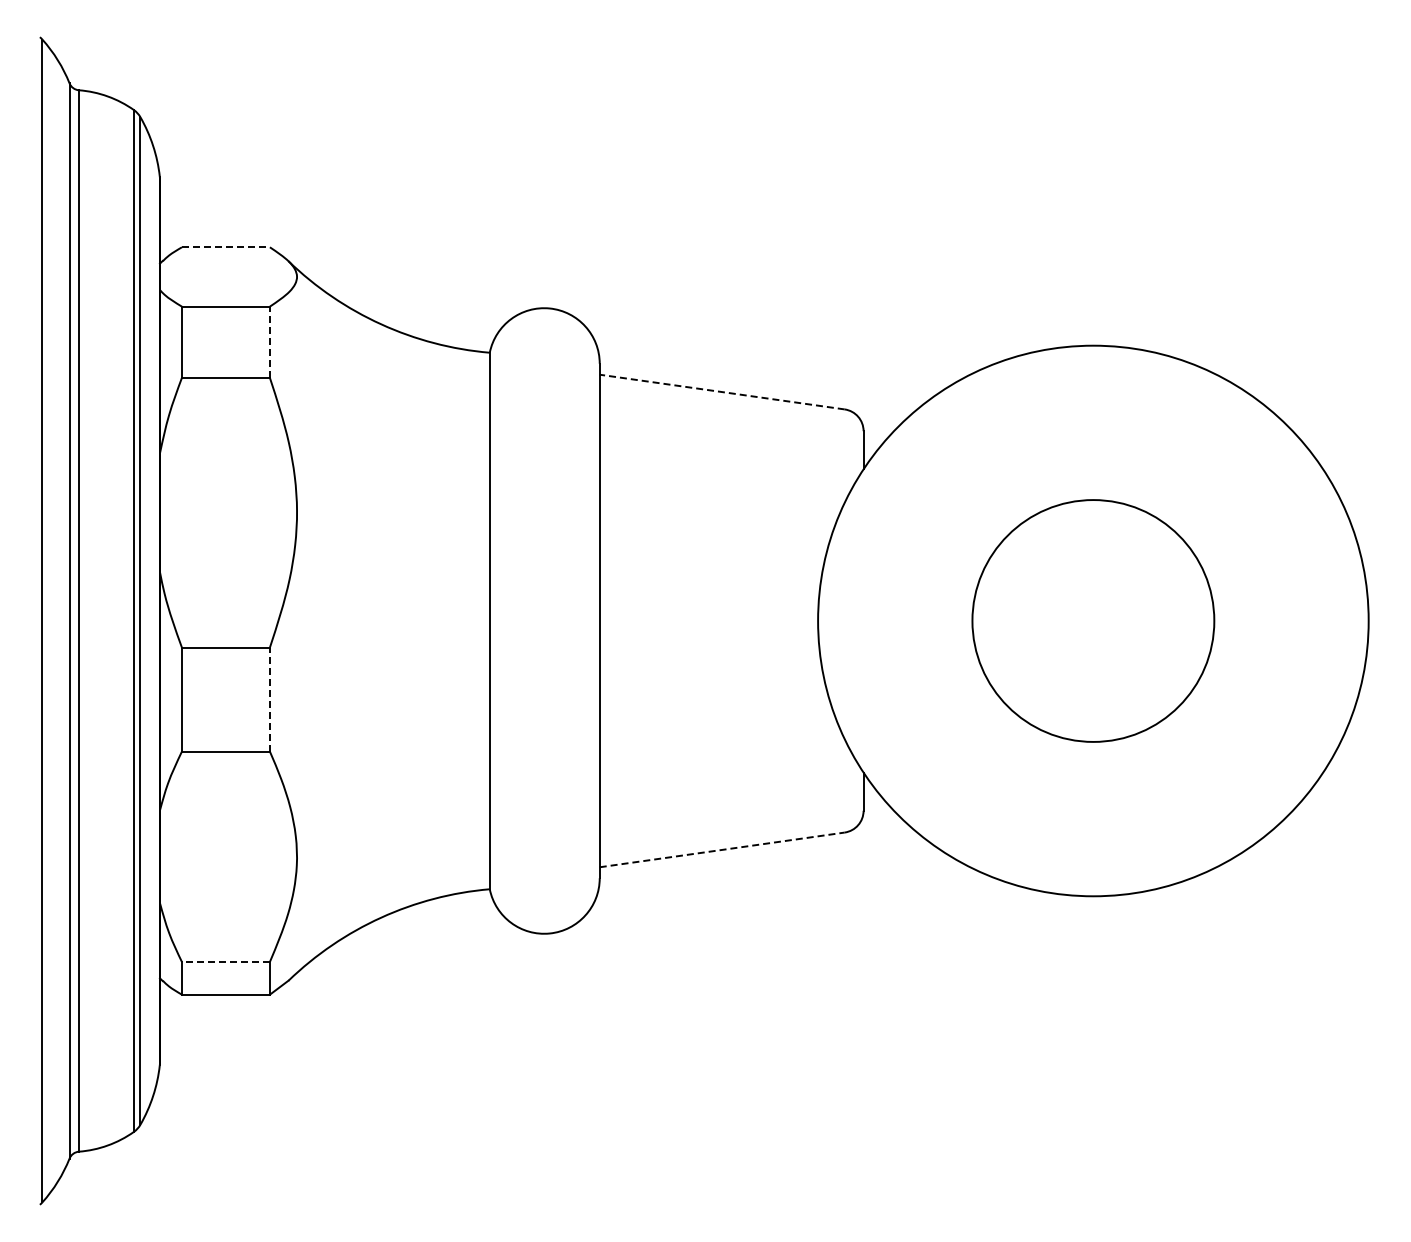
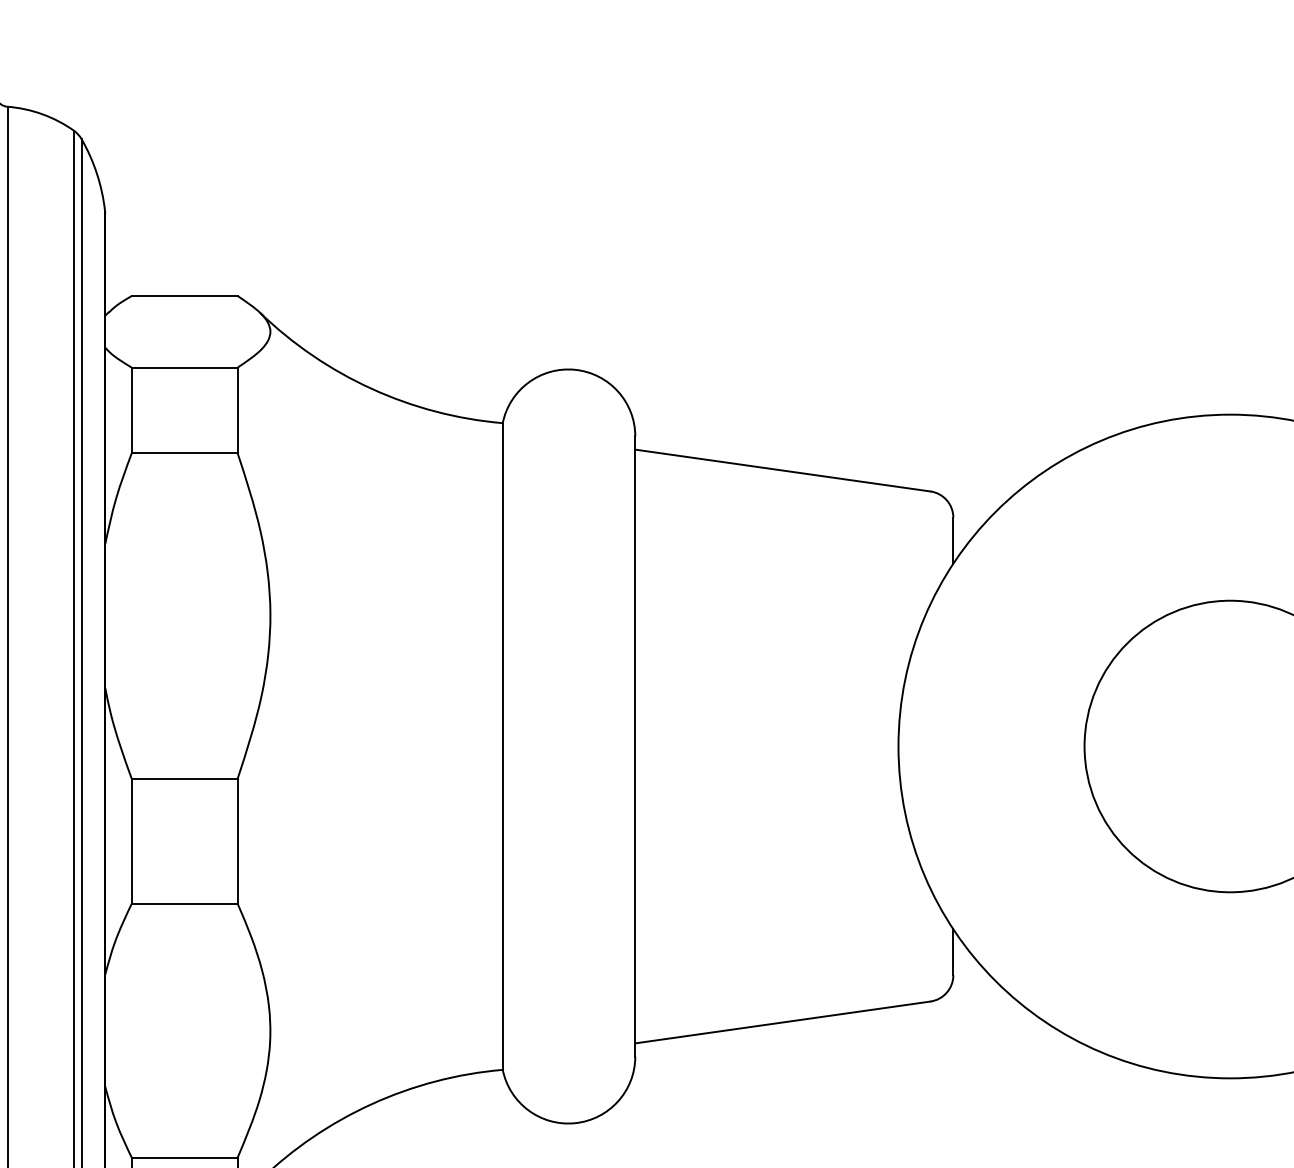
line: (225, 247) -> (184, 296), dashed -> solid
line: (269, 342) -> (237, 410), dashed -> solid
line: (722, 392) -> (783, 471), dashed -> solid
line: (269, 699) -> (237, 841), dashed -> solid
line: (722, 849) -> (783, 1021), dashed -> solid
line: (225, 962) -> (184, 1158), dashed -> solid

